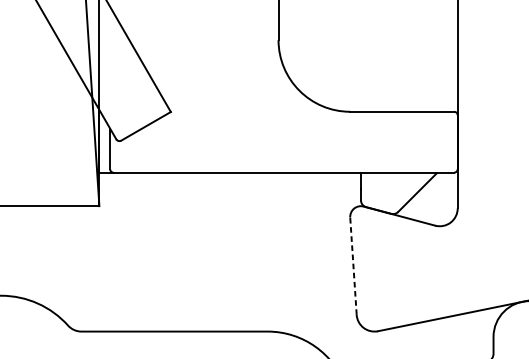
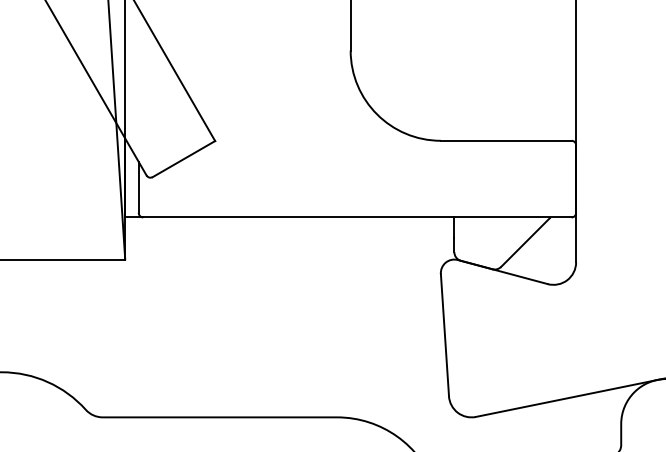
line: (353, 265) -> (444, 334), dashed -> solid

